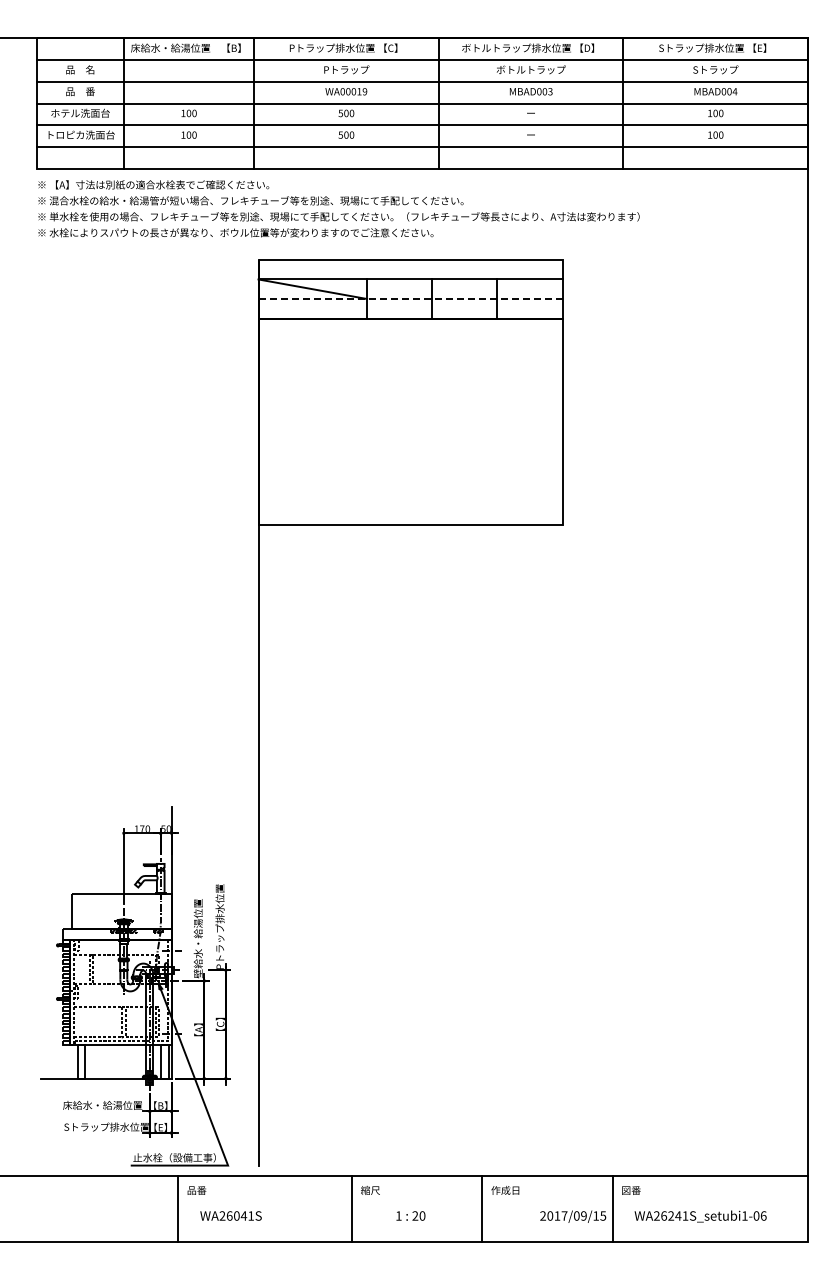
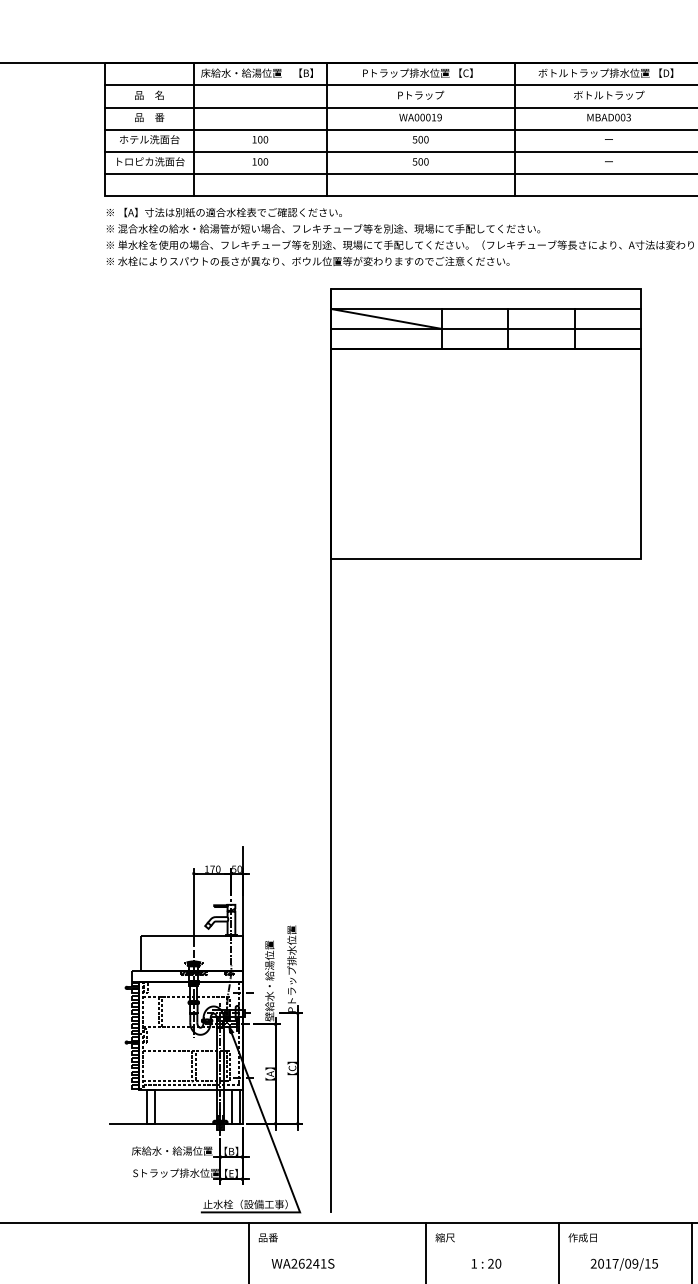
line: (411, 299) -> (487, 329), dashed -> solid
text: (236, 1215) -> (308, 1263), WA26041S -> WA26241S
text: (573, 1216) -> (624, 1264), moved

